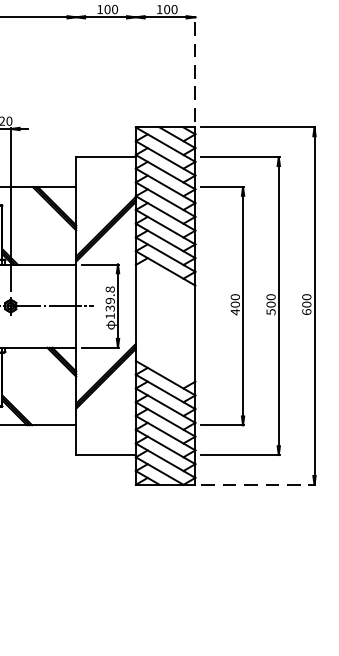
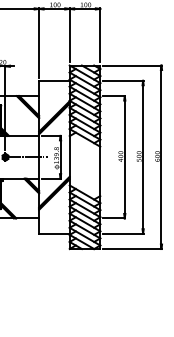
line: (135, 69) -> (69, 35), added
line: (195, 69) -> (100, 35), dashed -> solid
line: (77, 82) -> (39, 42), added
line: (260, 485) -> (133, 249), dashed -> solid

